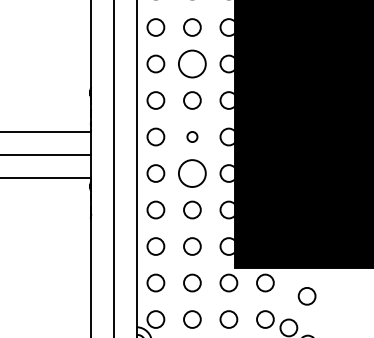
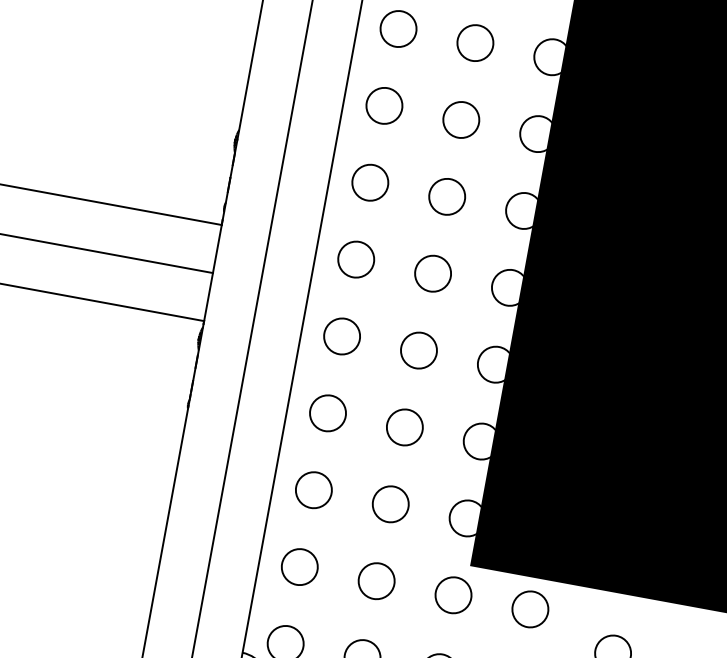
circle: (192, 63) -> (461, 118), size x0.62
circle: (192, 136) -> (433, 272), size x1.67
circle: (192, 173) -> (419, 350), size x0.62

